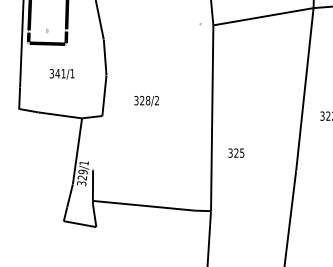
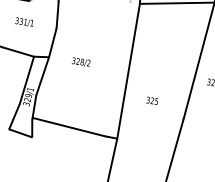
text: (57, 73) -> (21, 21), 341/1 -> 331/1
text: (146, 101) -> (81, 62), moved
line: (97, 143) -> (42, 76), added
text: (236, 152) -> (152, 100), moved

